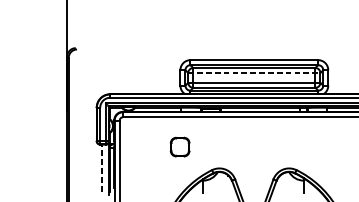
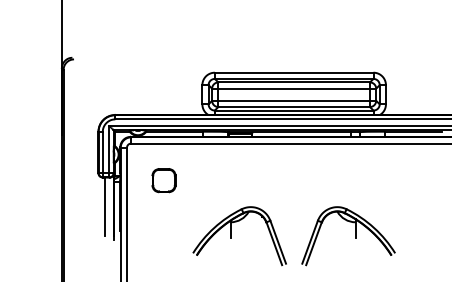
line: (254, 72) -> (294, 88), dashed -> solid
part: (179, 146) -> (163, 180), moved
line: (101, 167) -> (104, 206), dashed -> solid

